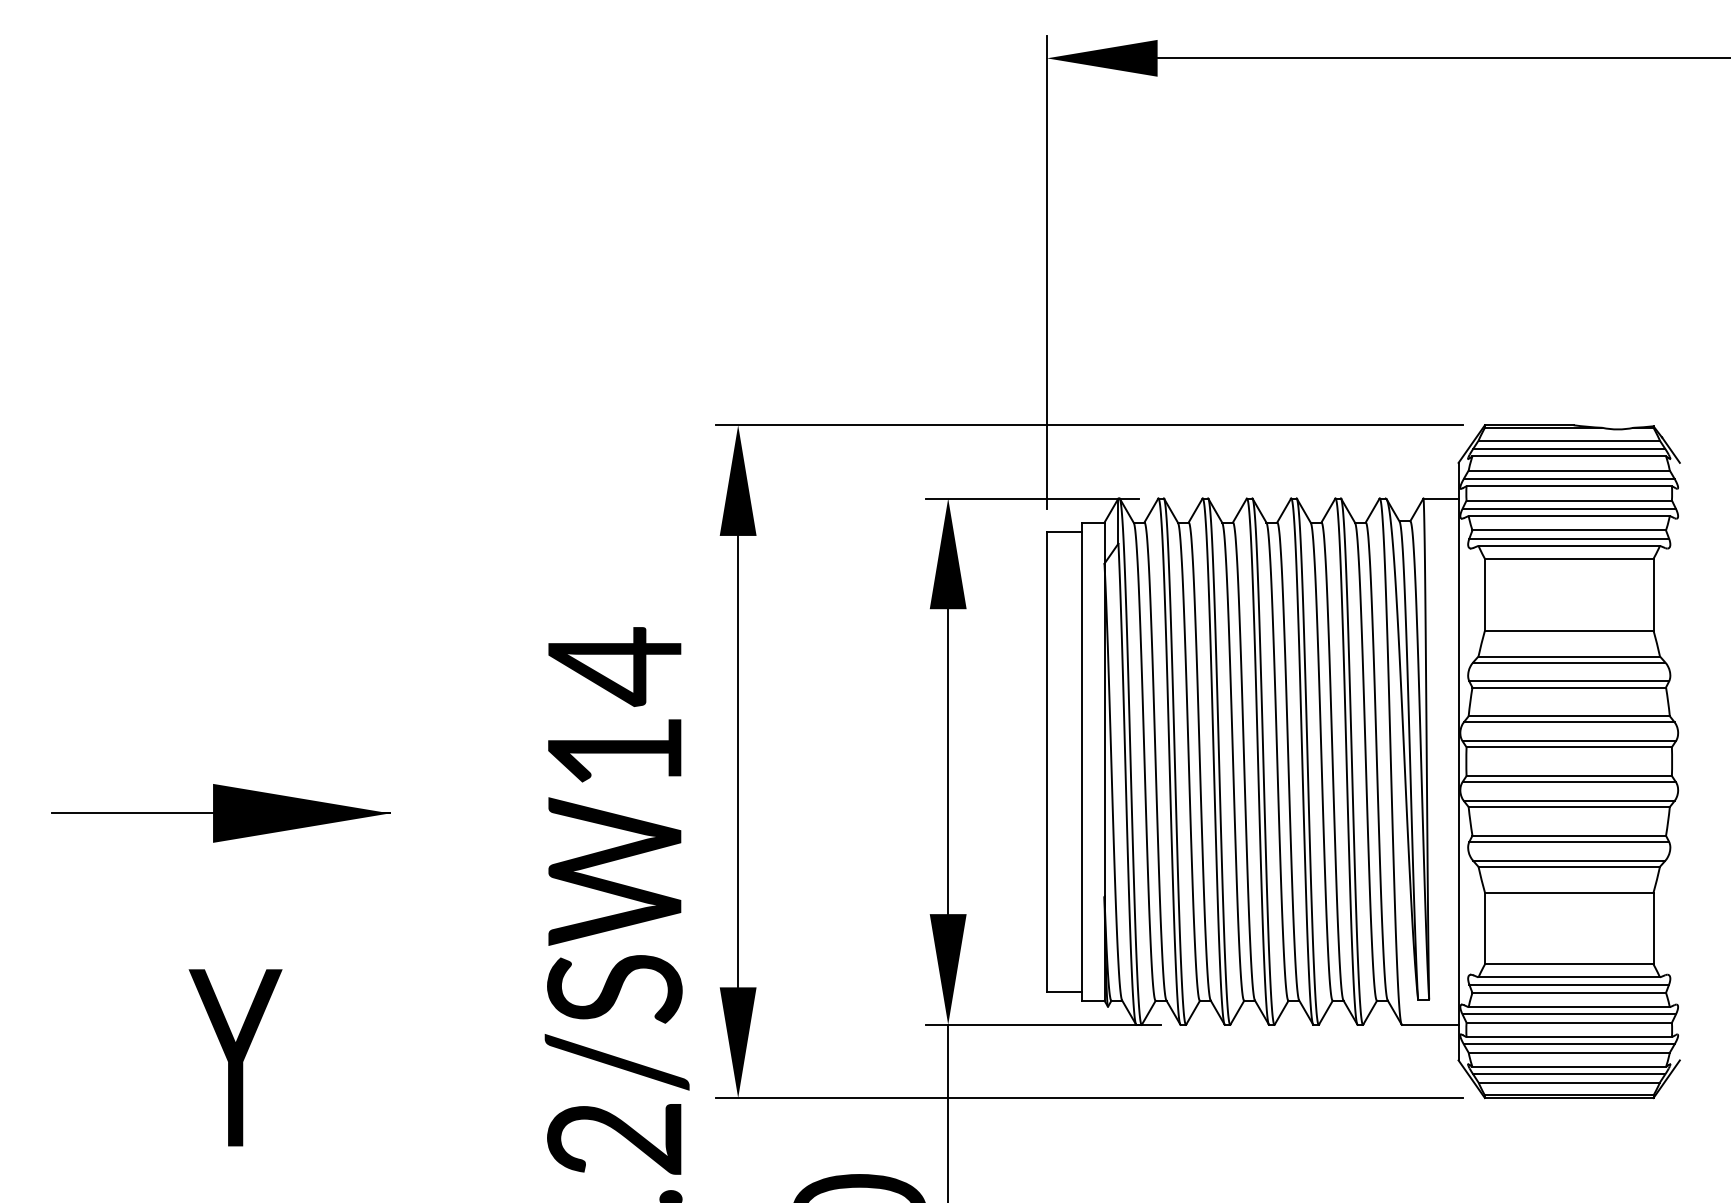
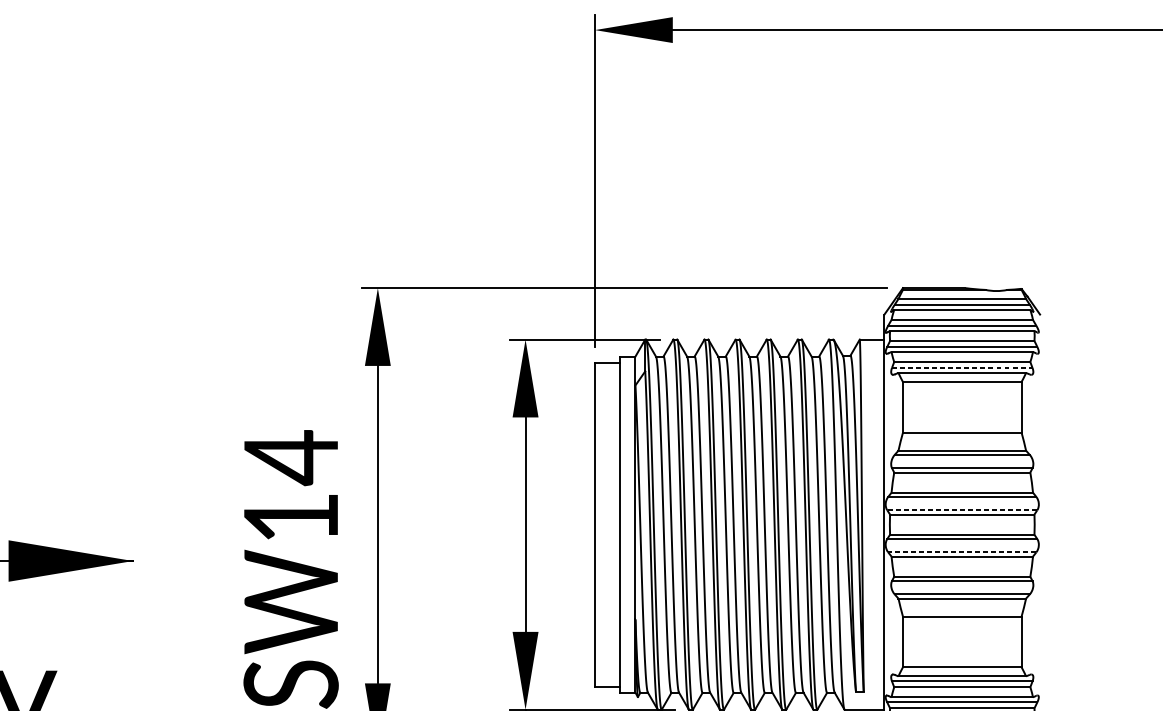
line: (1569, 538) -> (962, 367), solid -> dashed
line: (1569, 741) -> (962, 510), solid -> dashed
line: (1568, 800) -> (961, 551), solid -> dashed

